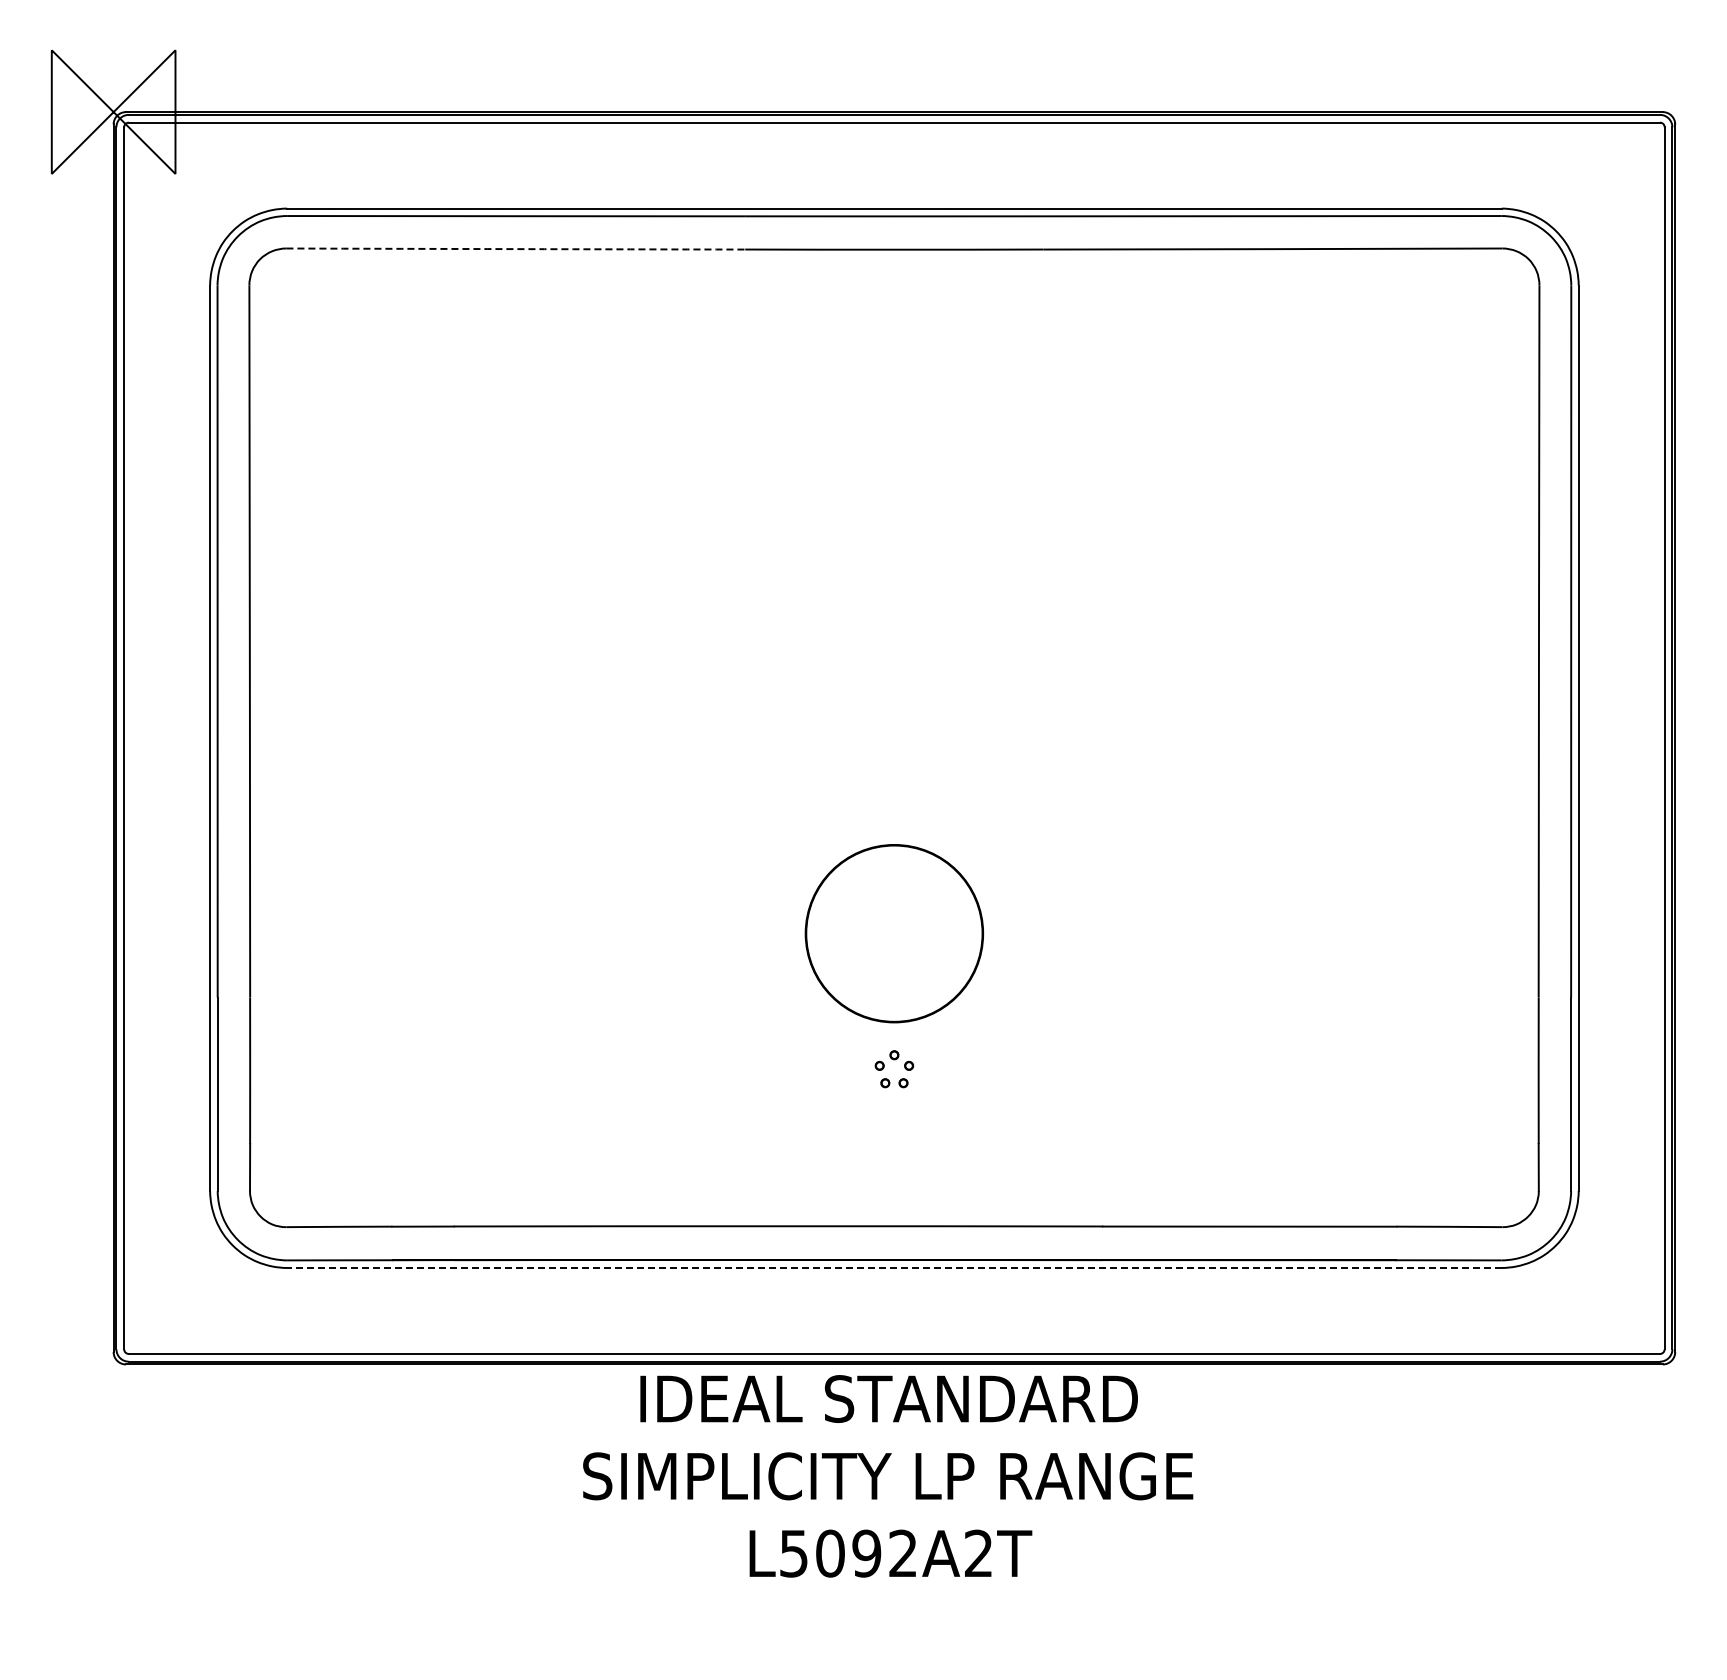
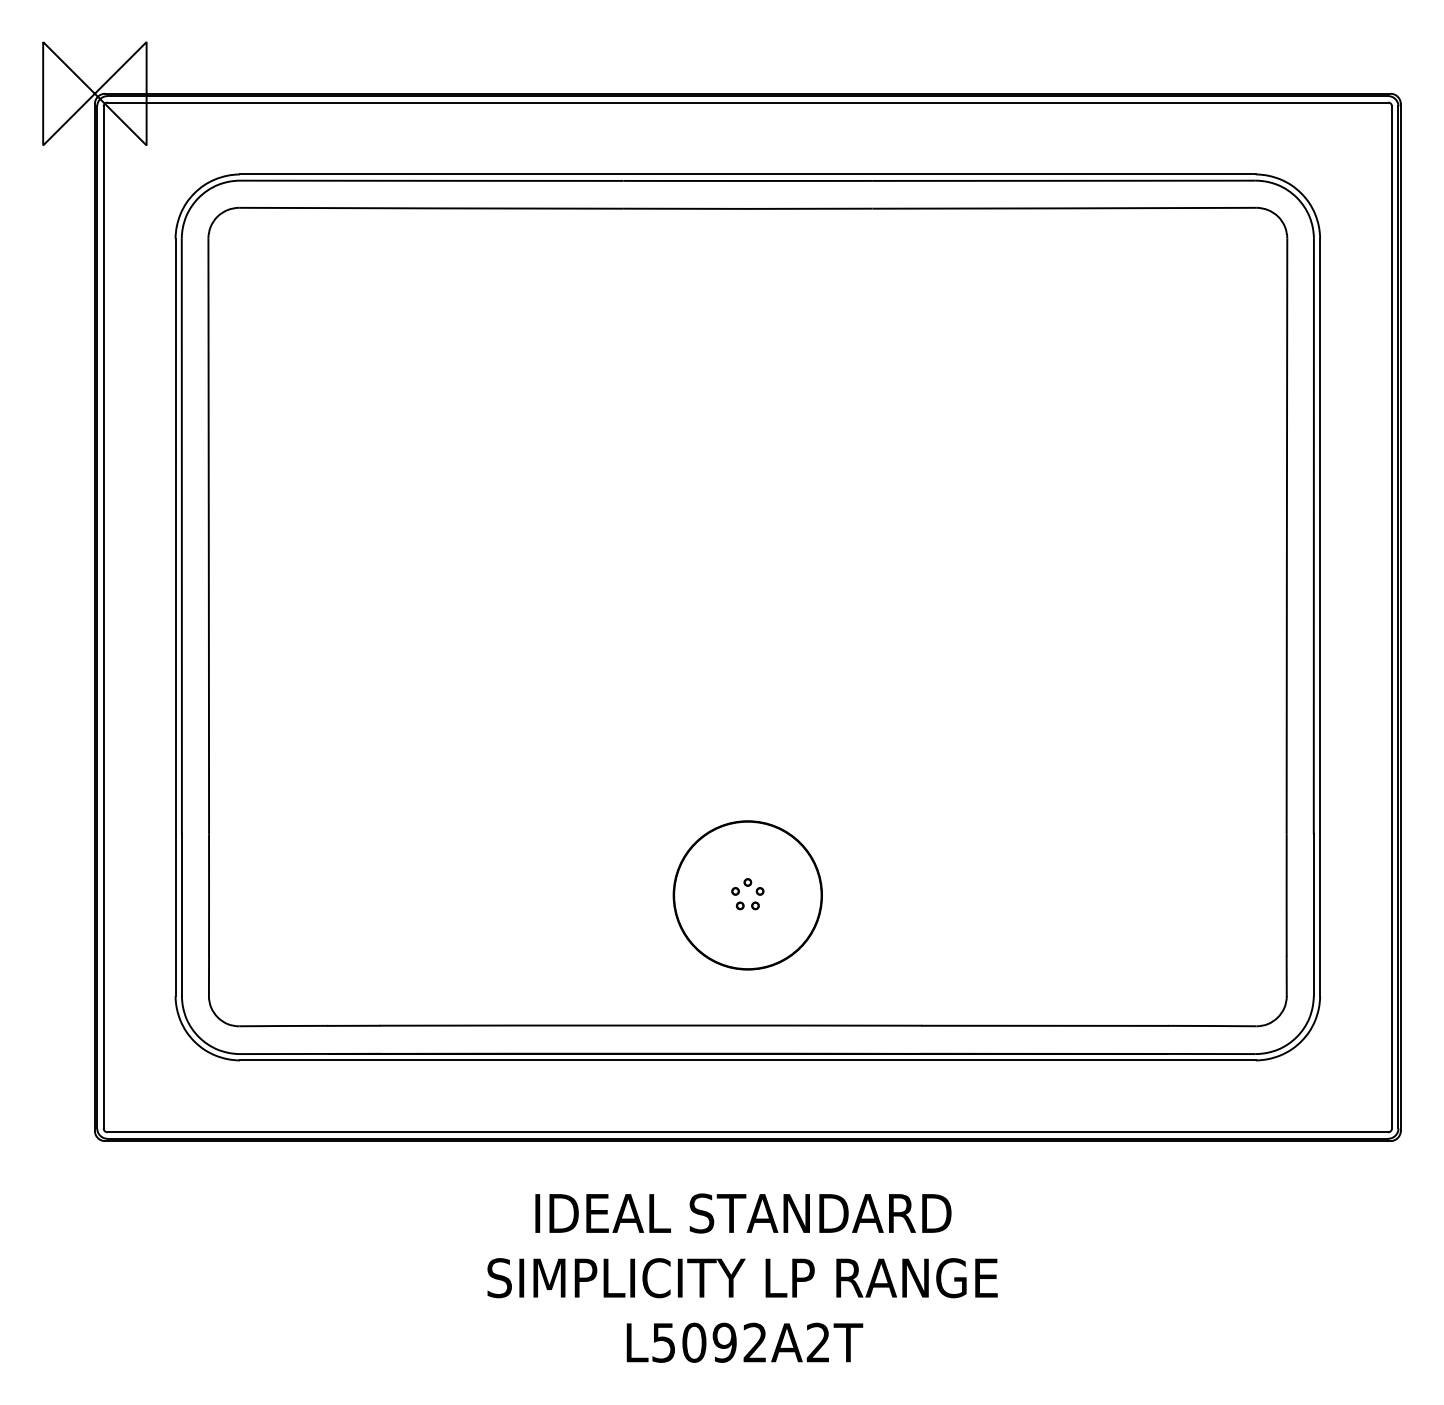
arc: (515, 249) -> (430, 208), dashed -> solid
part: (894, 933) -> (747, 895), moved
line: (893, 1267) -> (747, 1060), dashed -> solid
text: (888, 1476) -> (742, 1278), moved

